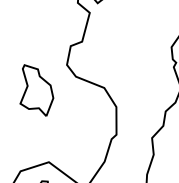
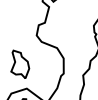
part: (37, 88) -> (20, 63), moved

